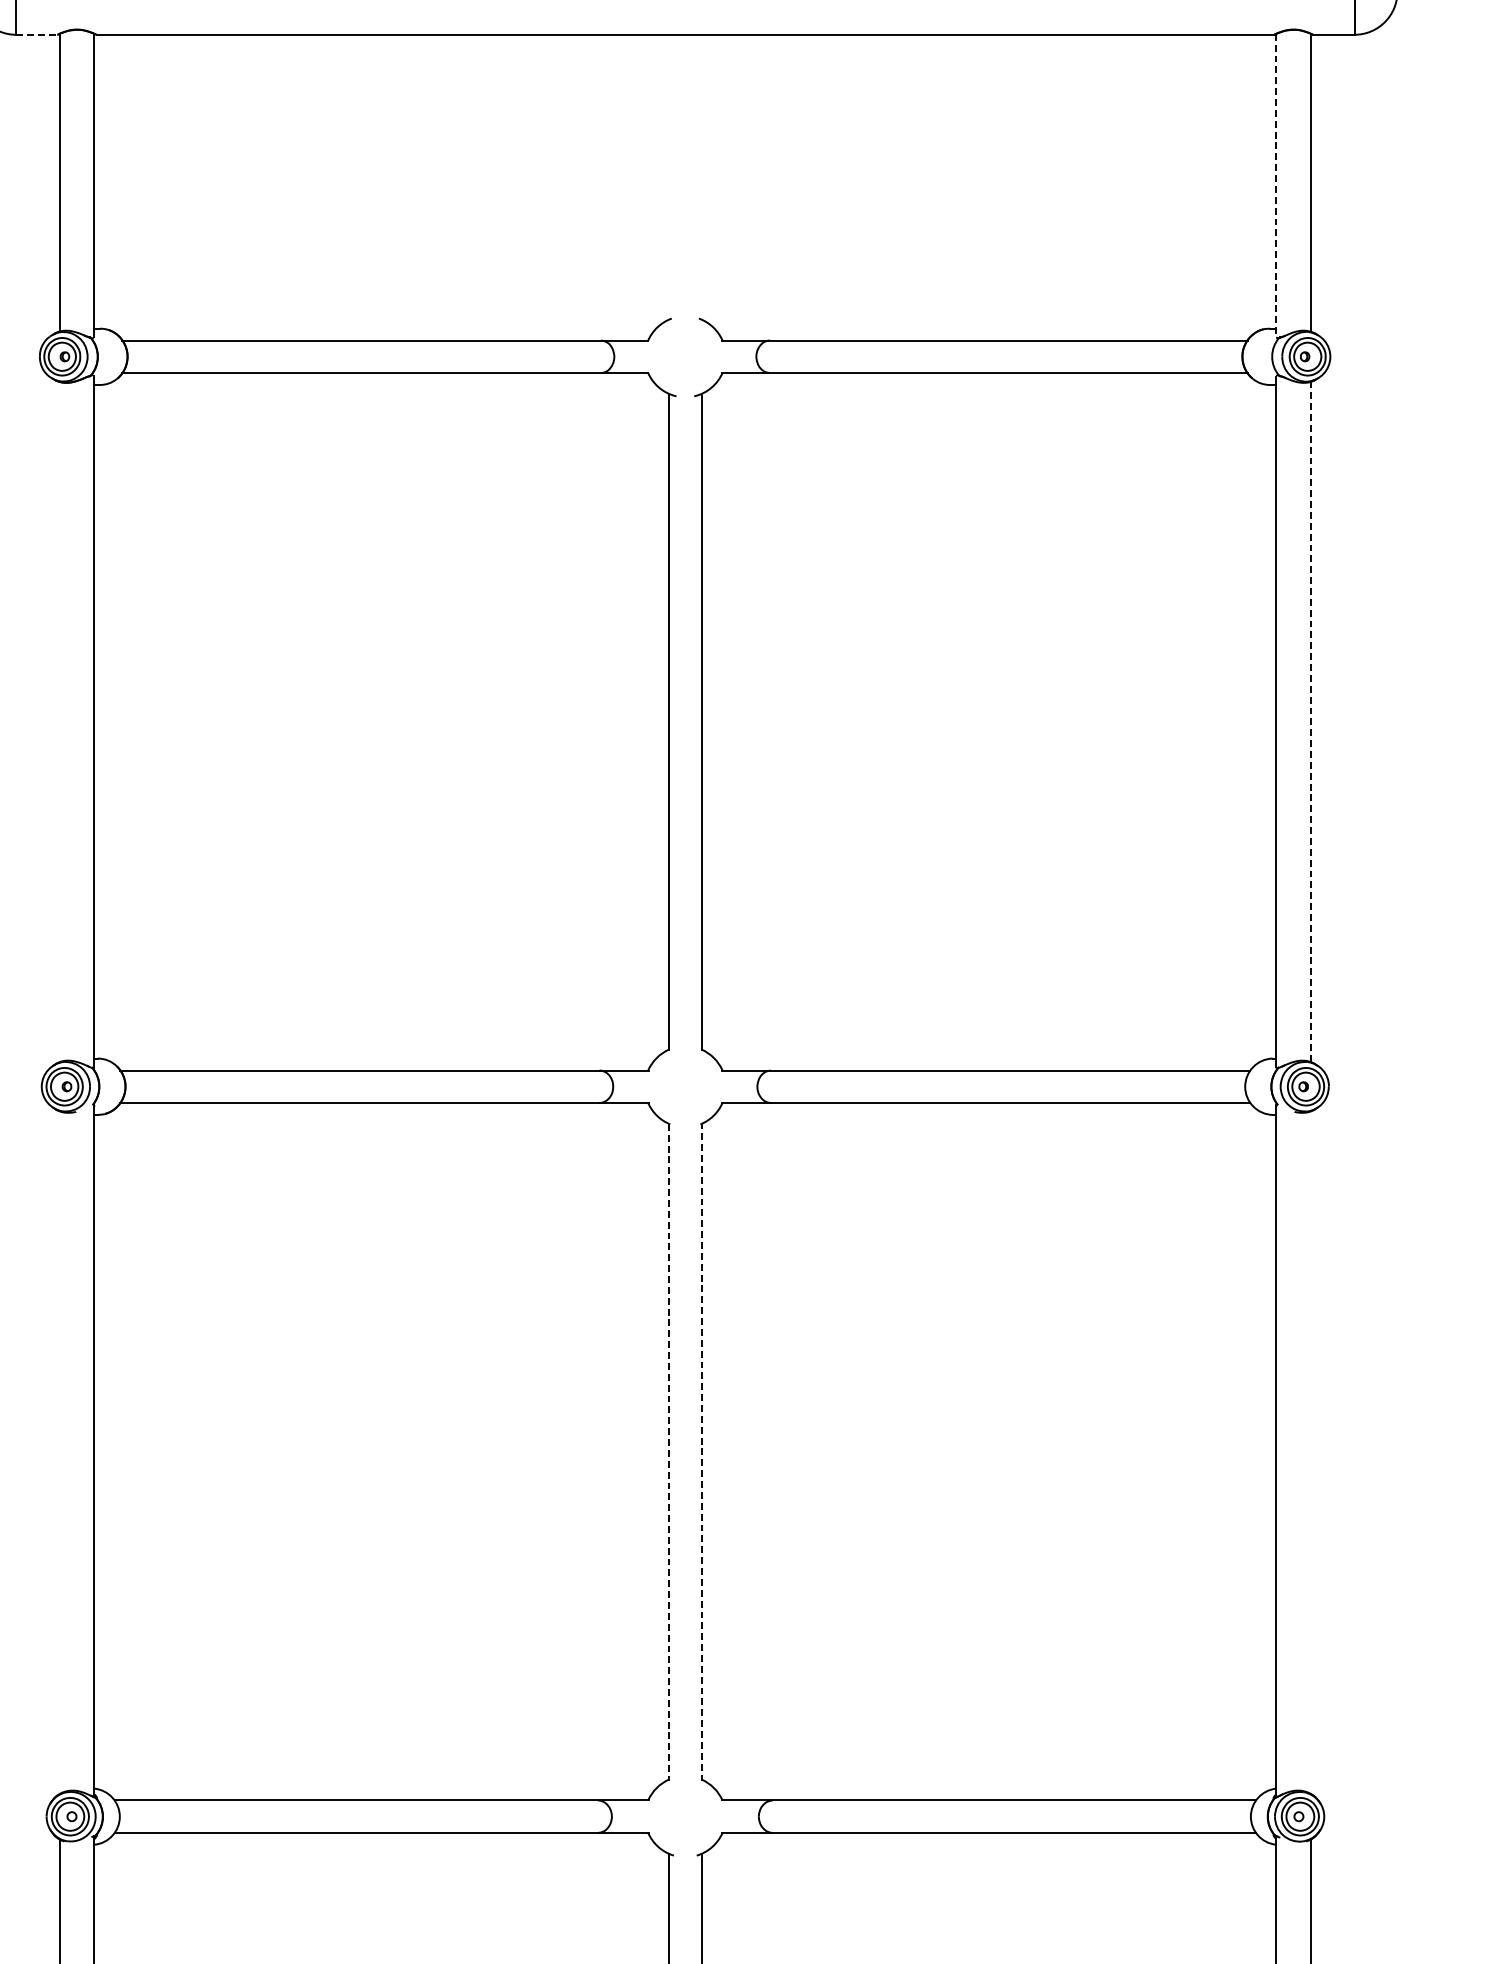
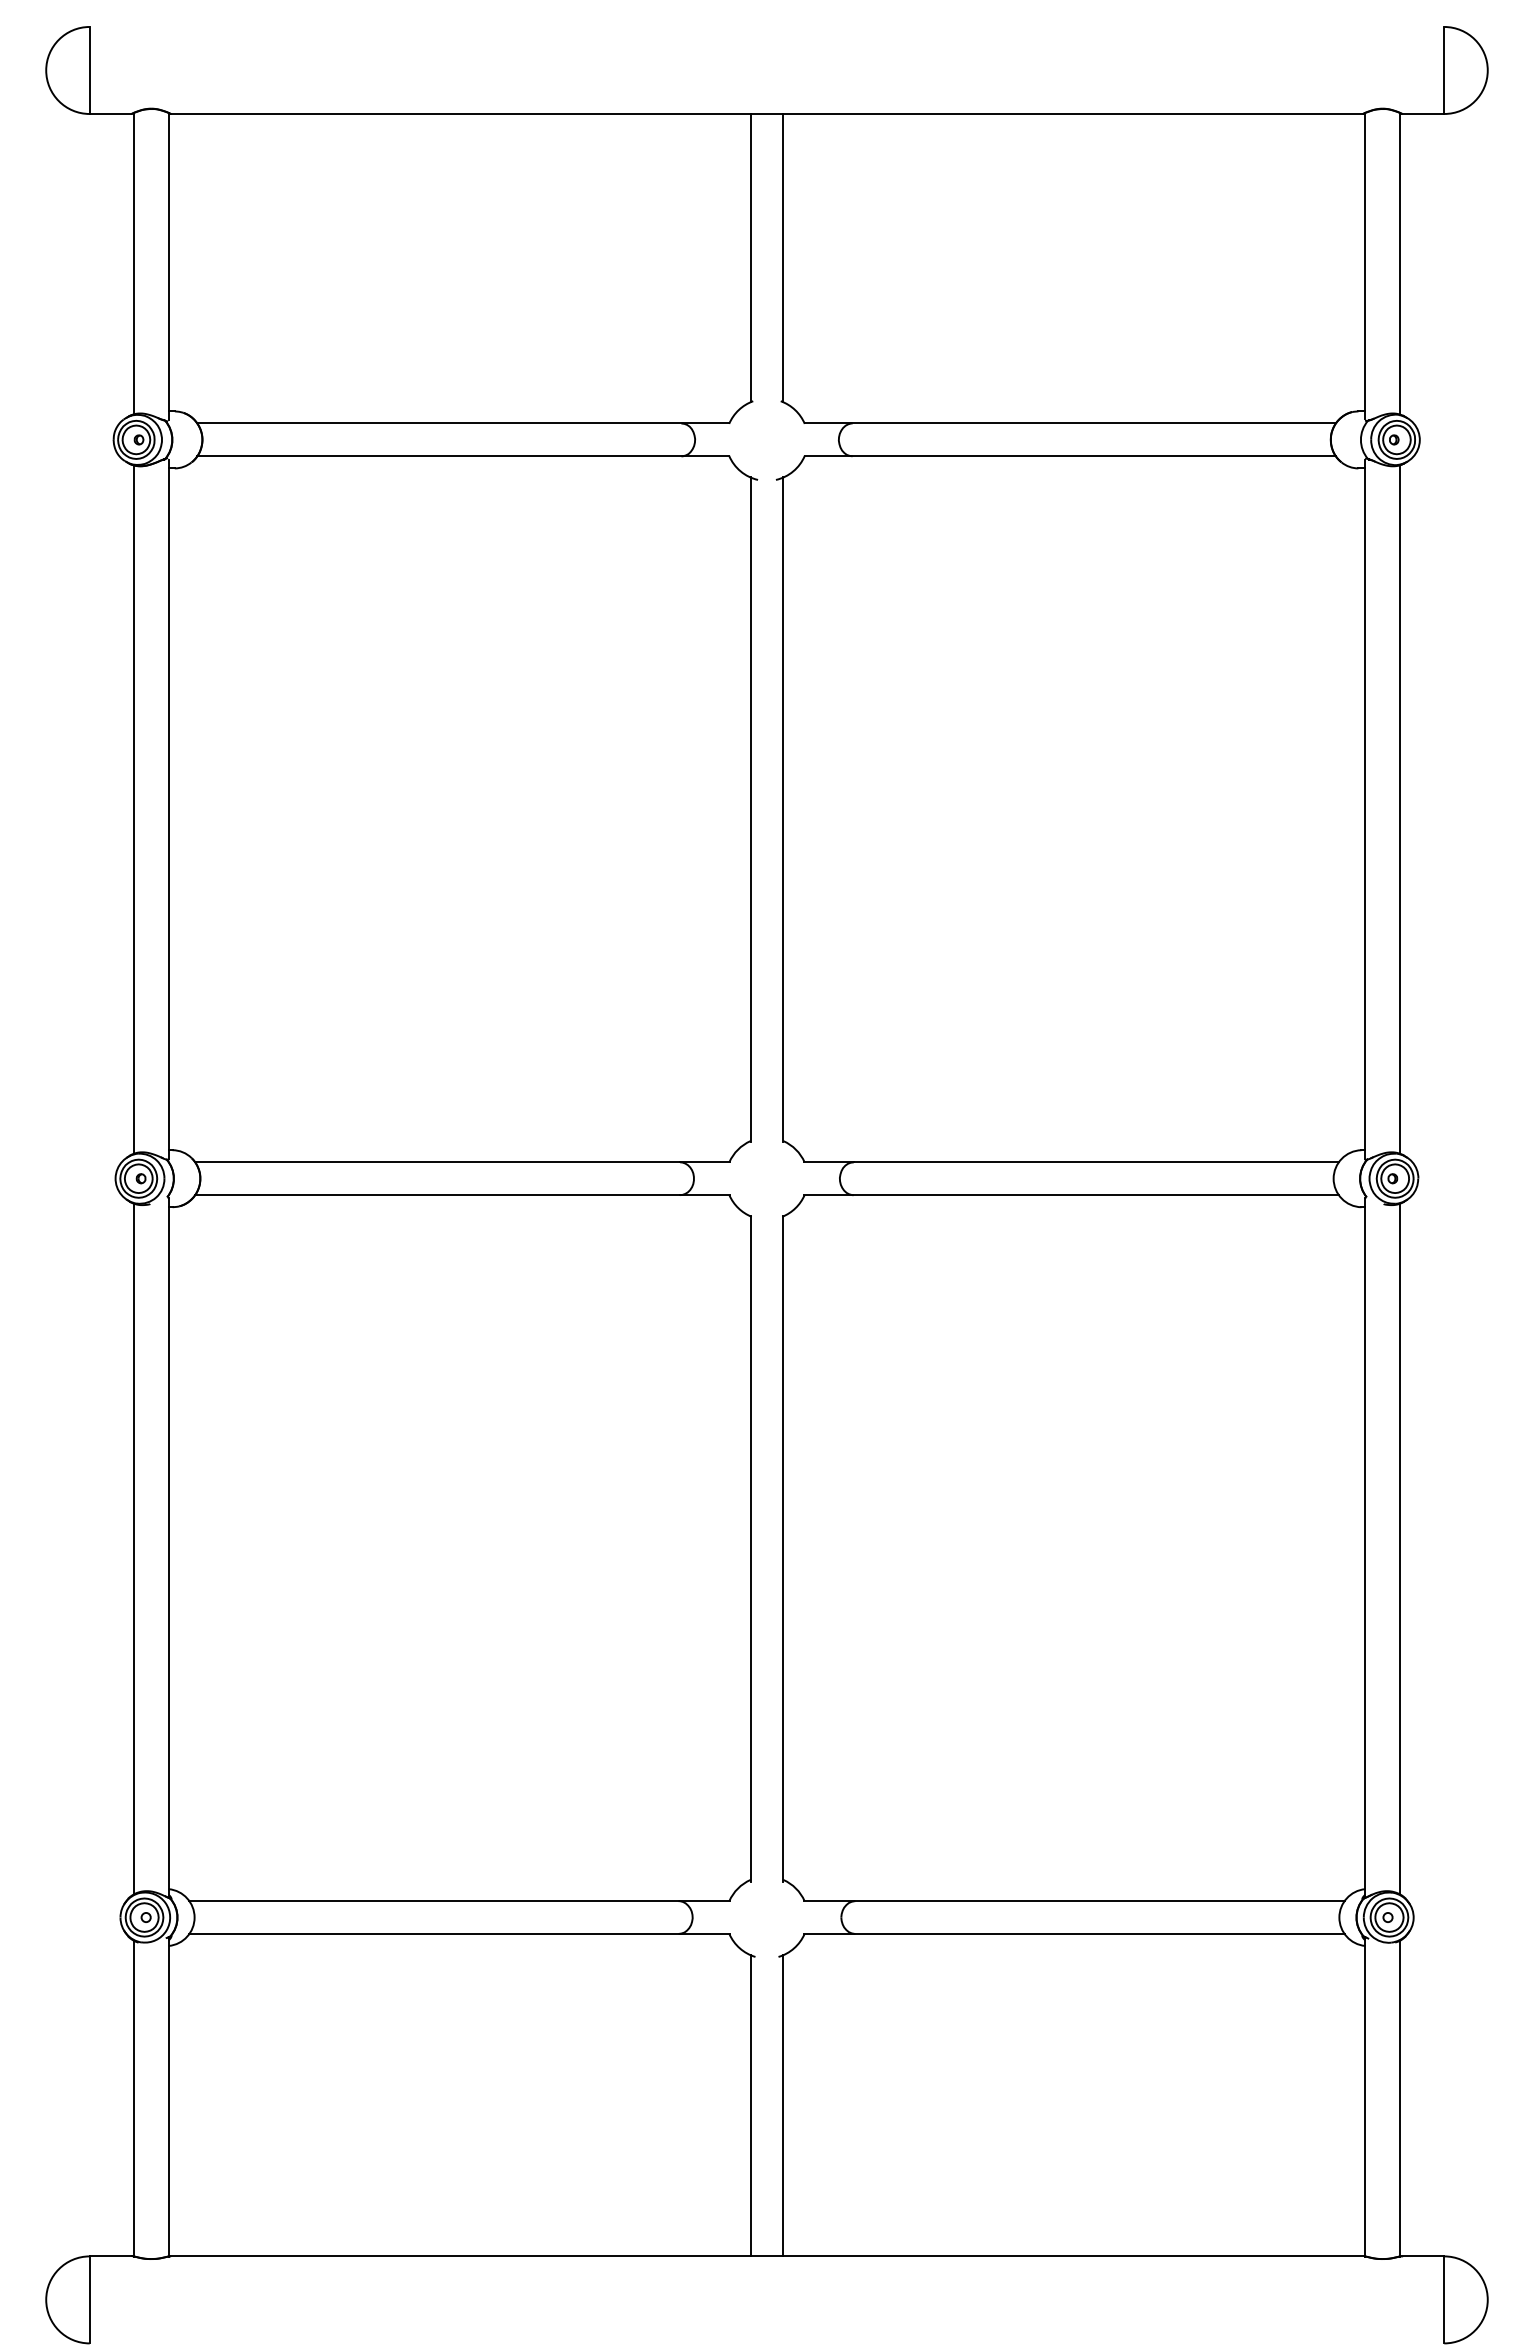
line: (36, 35) -> (110, 114), dashed -> solid
line: (669, 177) -> (750, 258), added
line: (701, 177) -> (783, 258), added
line: (1276, 185) -> (1365, 266), dashed -> solid
line: (59, 721) -> (133, 809), added
line: (1311, 721) -> (1400, 809), dashed -> solid
line: (59, 1452) -> (133, 1548), added
line: (1311, 1452) -> (1400, 1548), added
line: (669, 1453) -> (750, 1549), dashed -> solid
line: (701, 1453) -> (783, 1549), dashed -> solid

